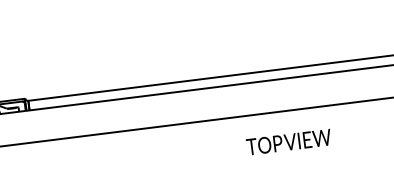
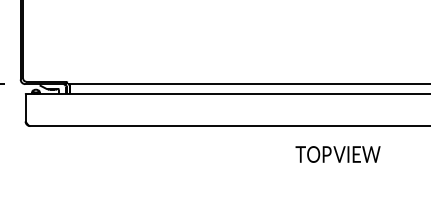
text: (288, 142) -> (337, 154), moved

